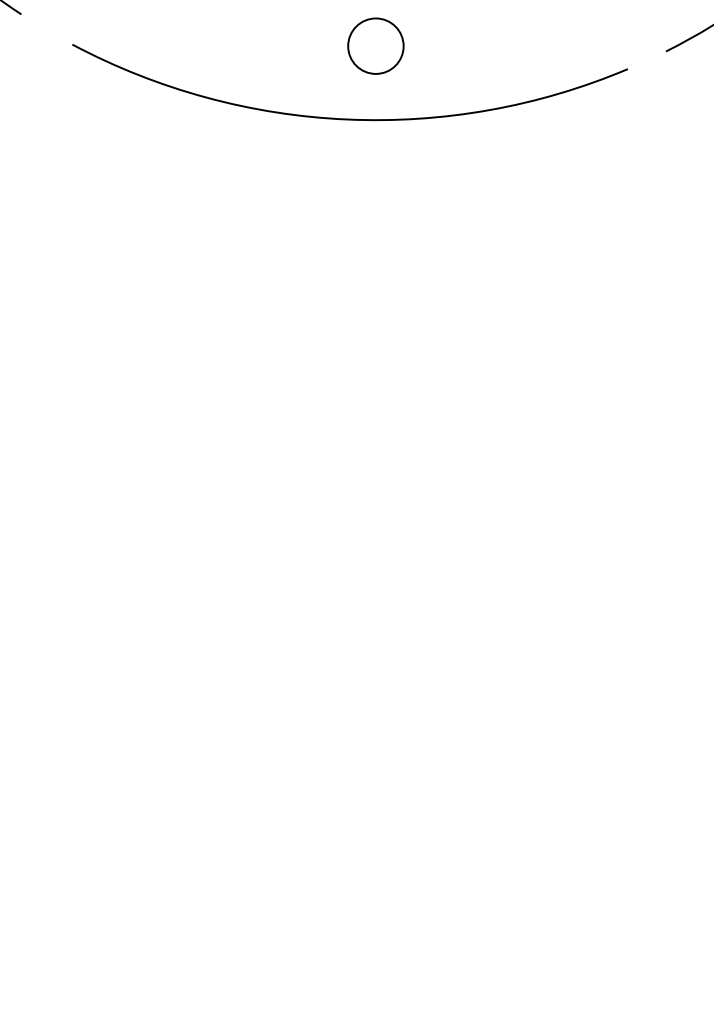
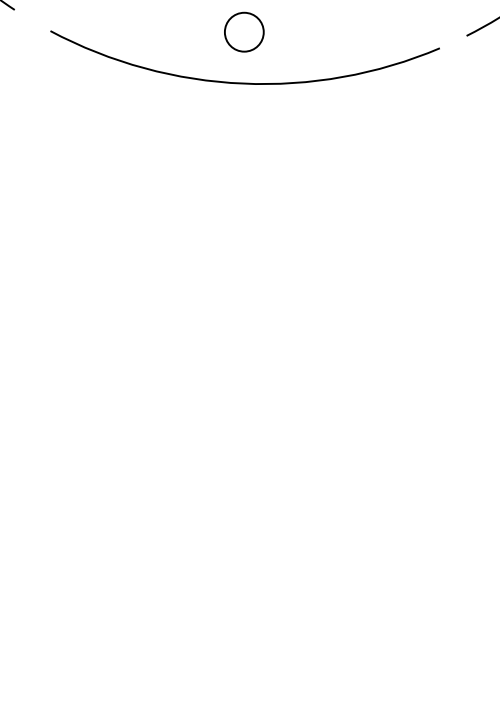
circle: (375, 45) -> (244, 31), moved

